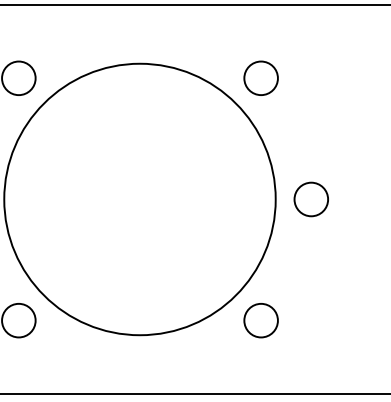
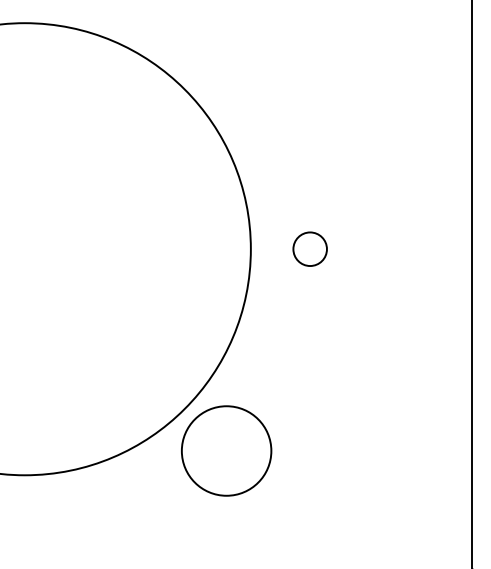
circle: (260, 77) -> (225, 46), removed
circle: (311, 199) -> (310, 249), size x0.6
circle: (260, 320) -> (225, 450), size x1.6

